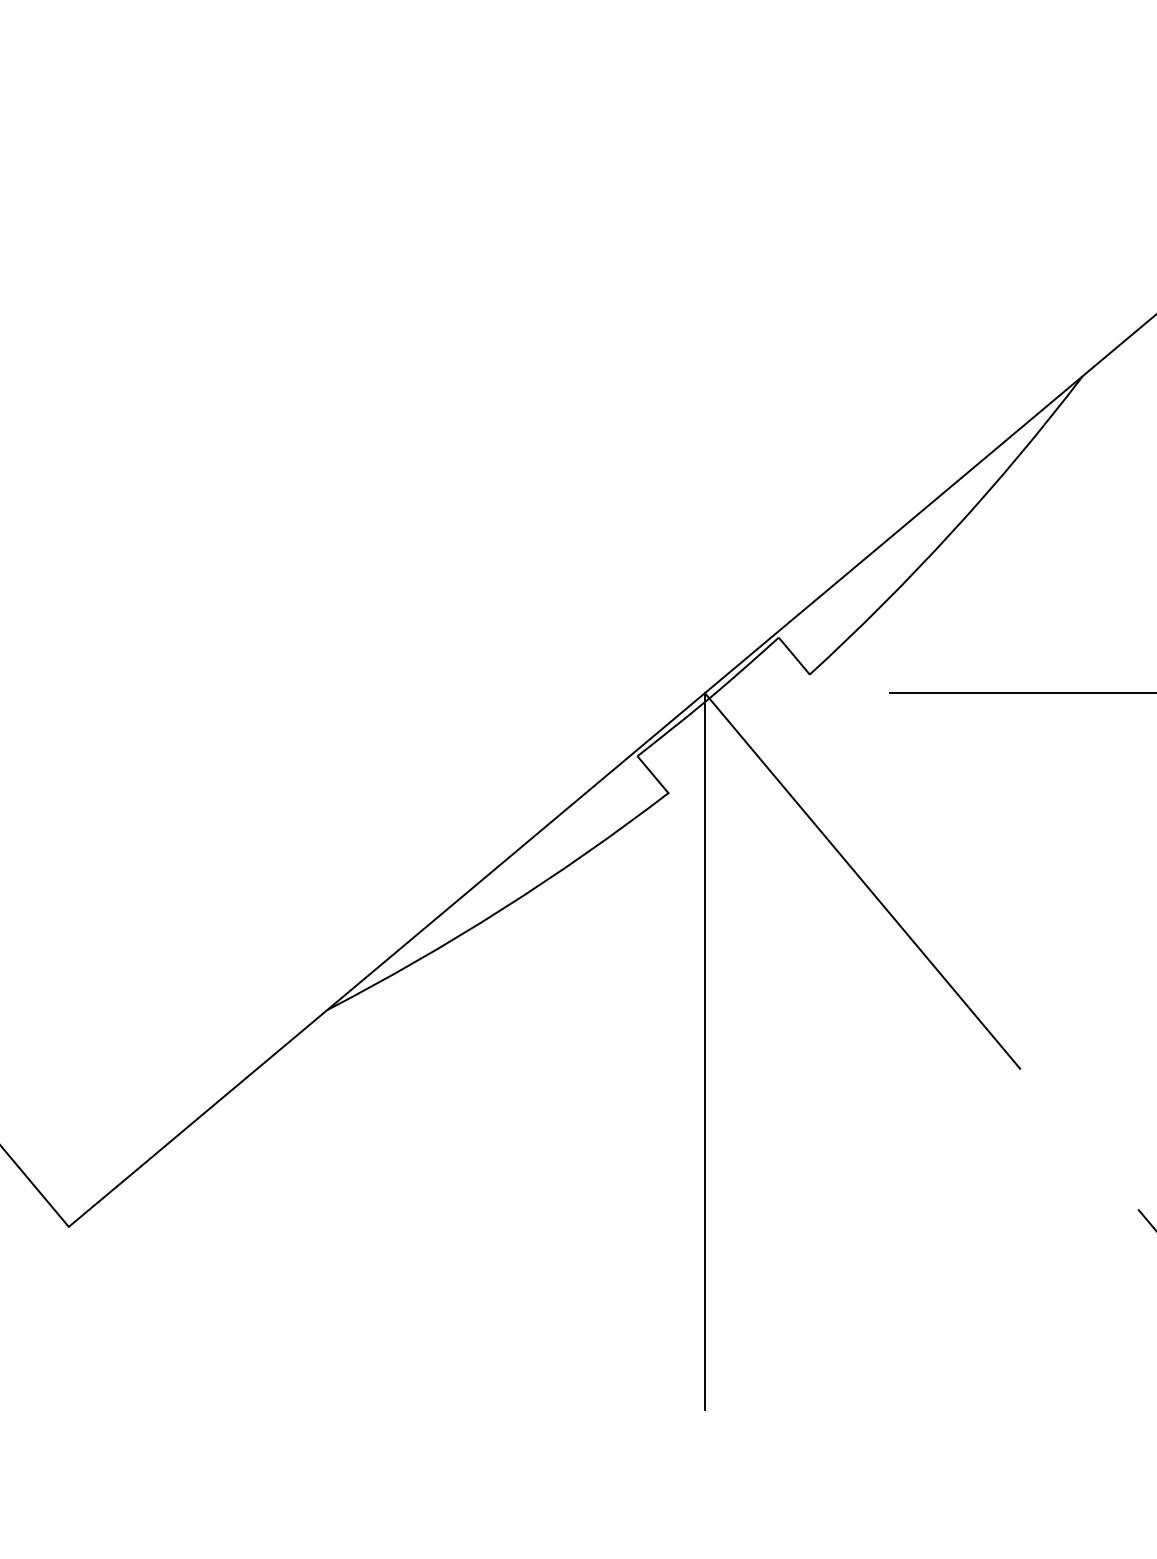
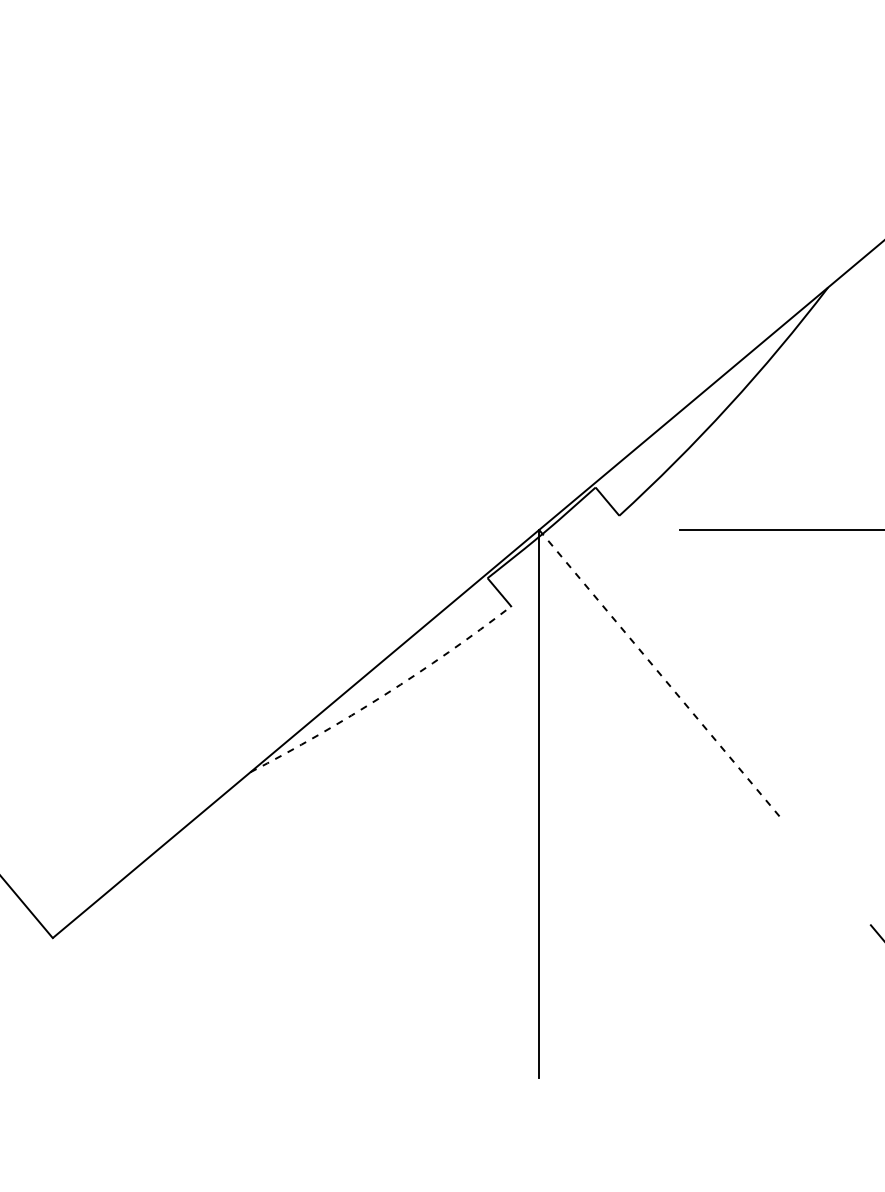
line: (862, 881) -> (659, 673), solid -> dashed
arc: (502, 909) -> (384, 695), solid -> dashed

